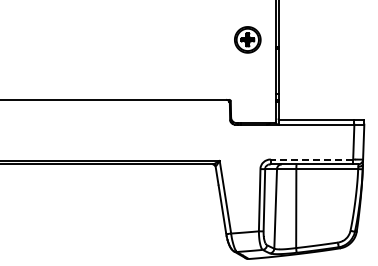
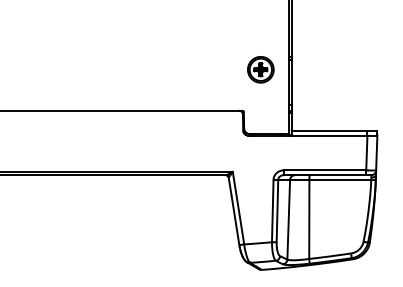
part: (247, 39) -> (260, 69), moved
line: (311, 159) -> (324, 170), dashed -> solid

